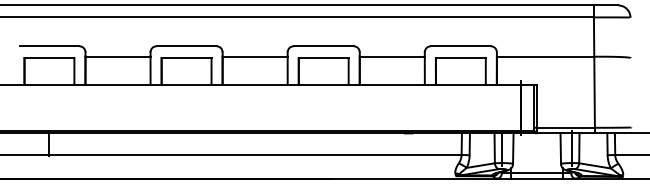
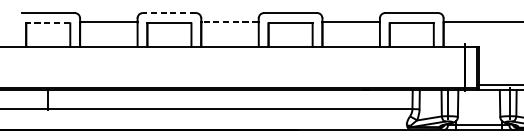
line: (186, 46) -> (169, 13), solid -> dashed
line: (255, 56) -> (230, 22), solid -> dashed
line: (48, 57) -> (47, 22), solid -> dashed

